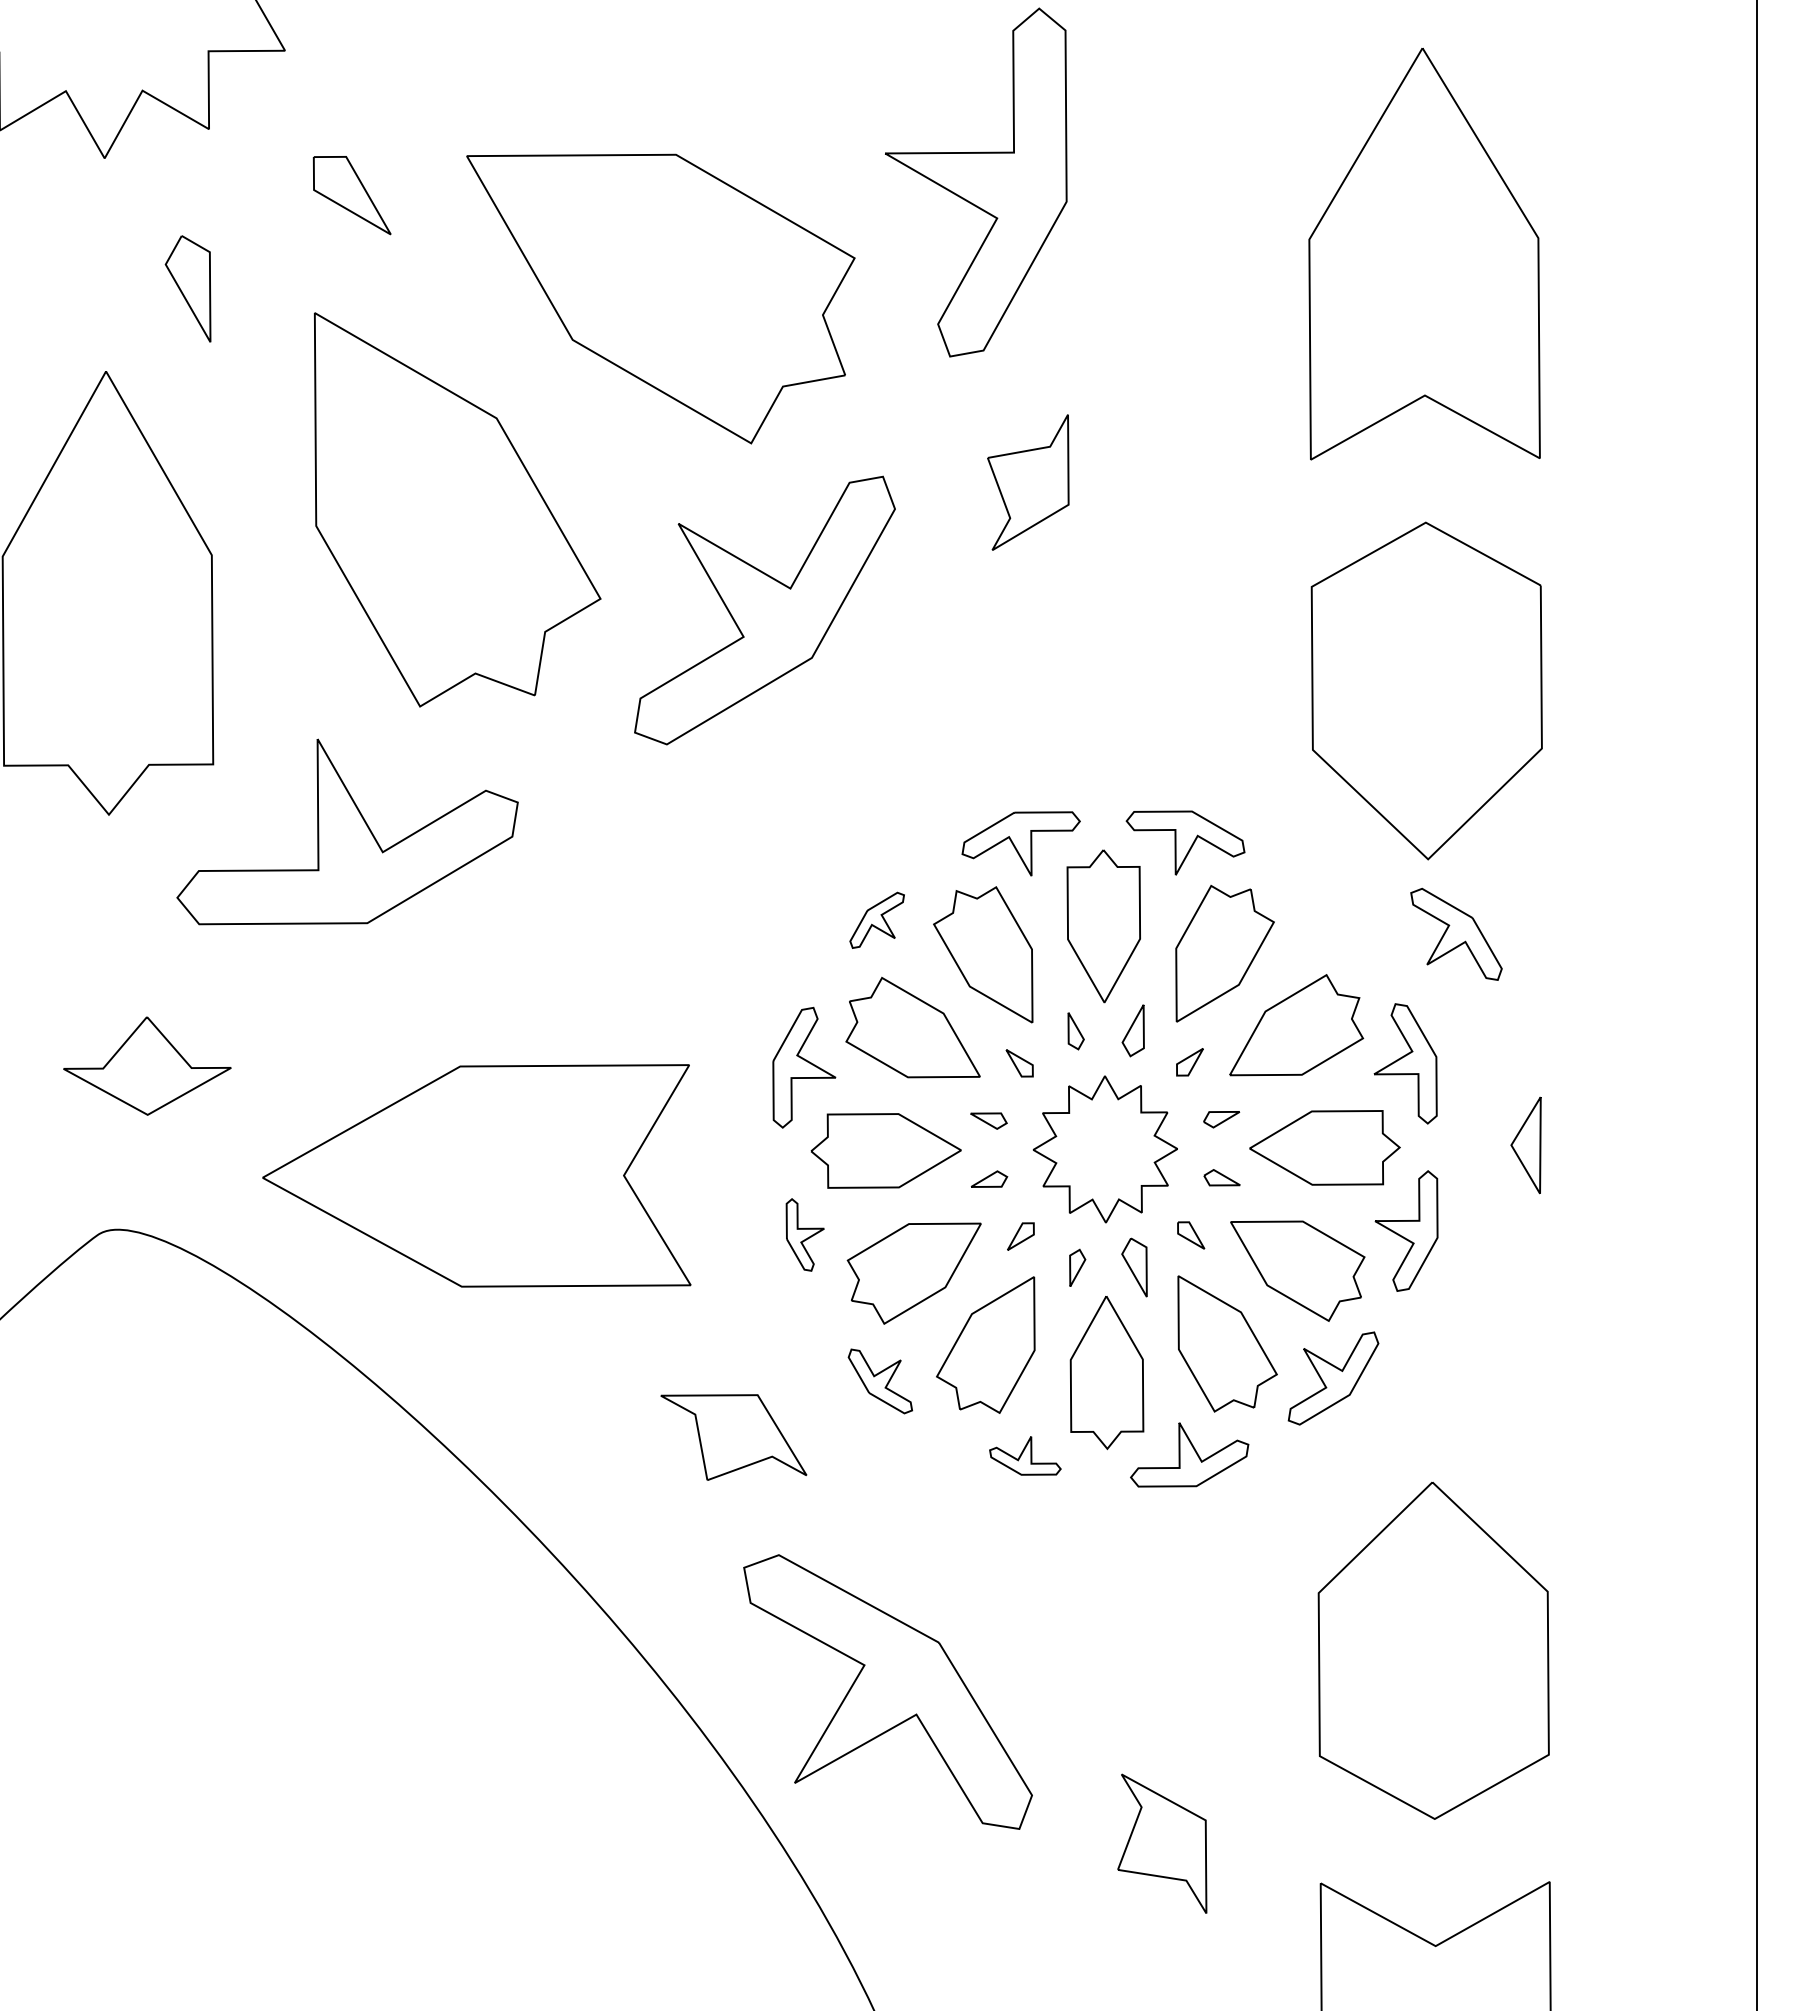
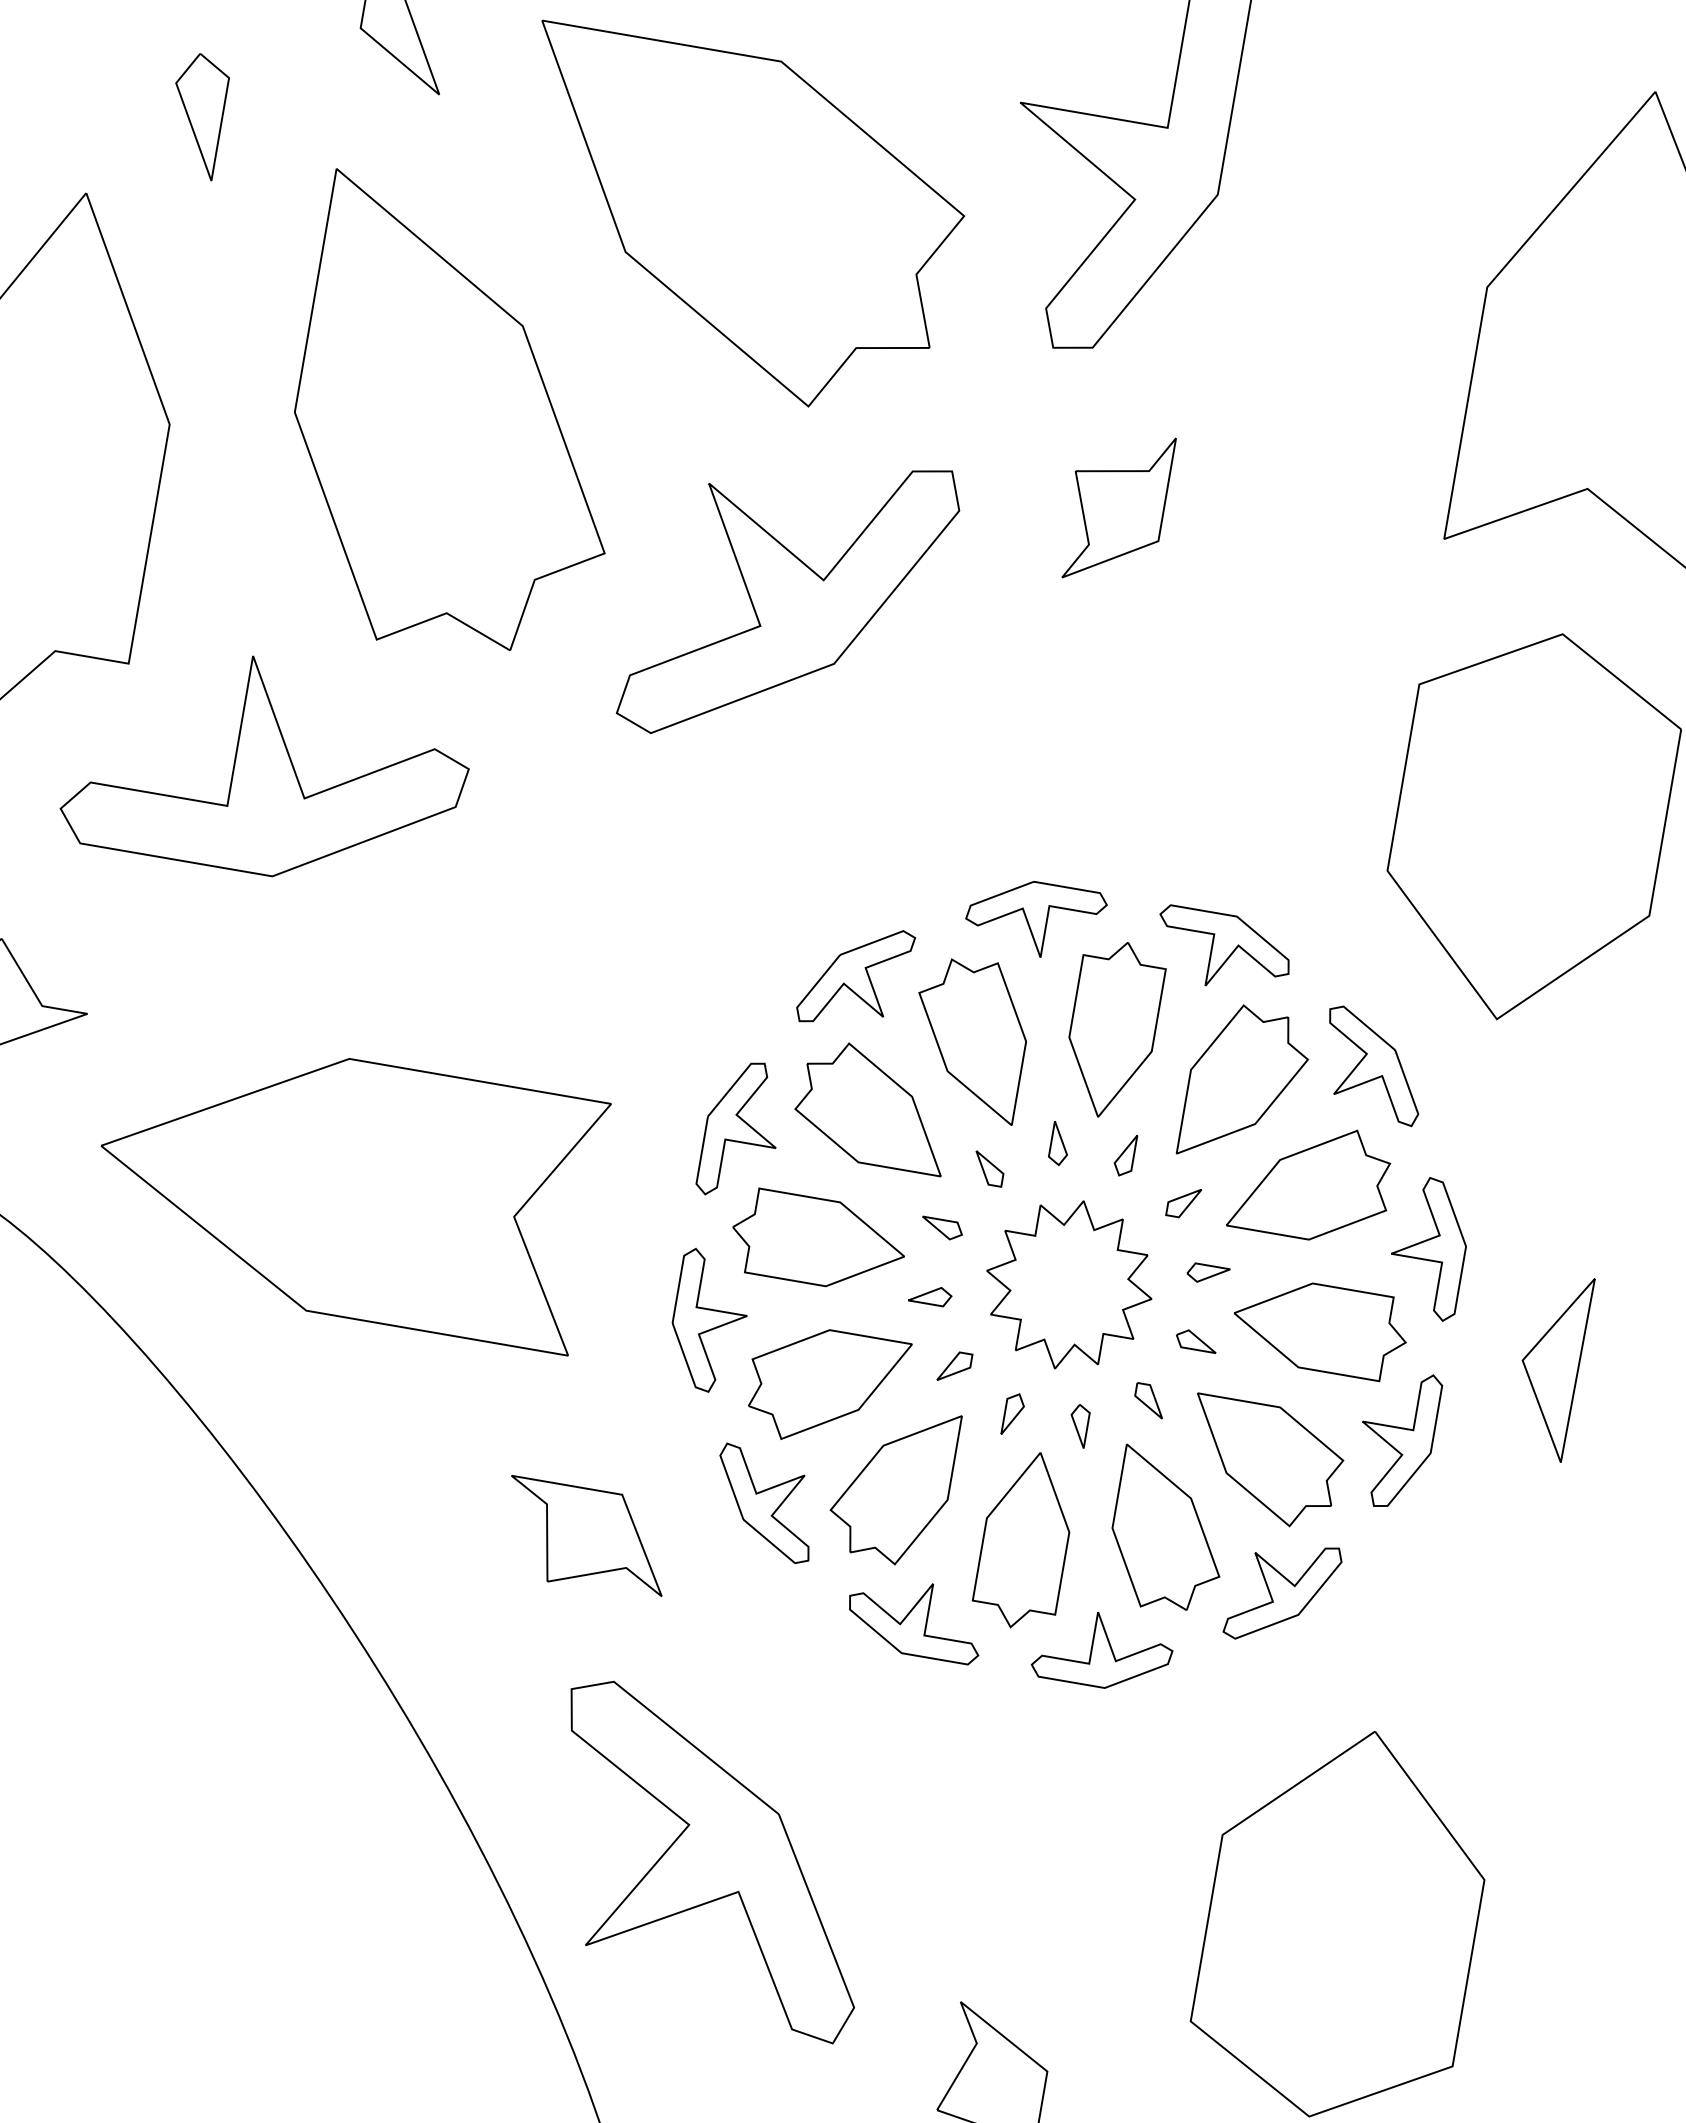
part: (876, 920) -> (854, 976), size x1.67
part: (1456, 933) -> (1373, 1064), moved
part: (1132, 1030) -> (1124, 1154), size x0.71
part: (1525, 1145) -> (1549, 1365), size x1.67
part: (805, 1234) -> (709, 1321), size x1.67
part: (1134, 1267) -> (1078, 1425), size x0.62
part: (880, 1381) -> (765, 1504), size x1.43
part: (1025, 1455) -> (915, 1618), size x1.67

